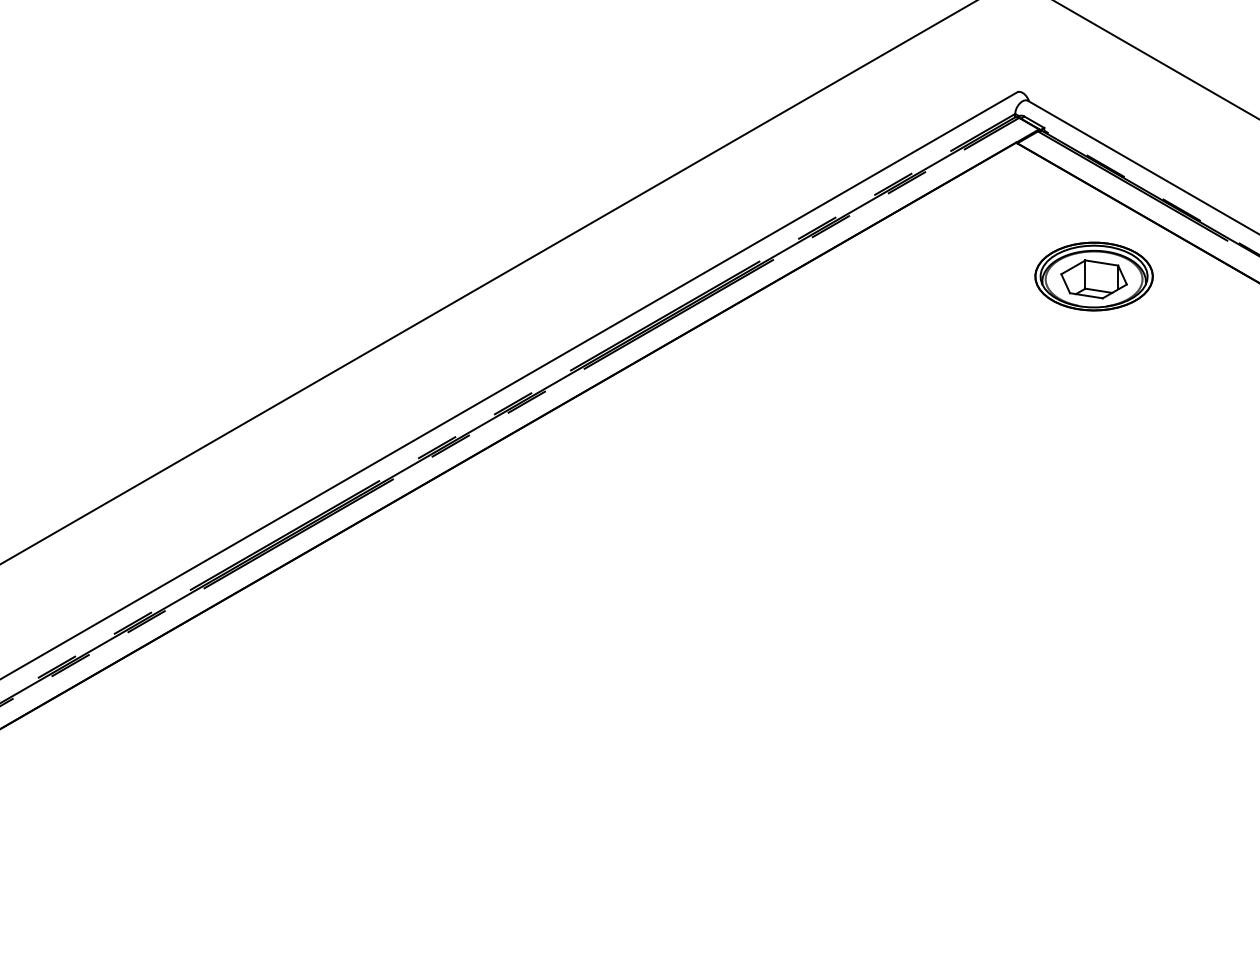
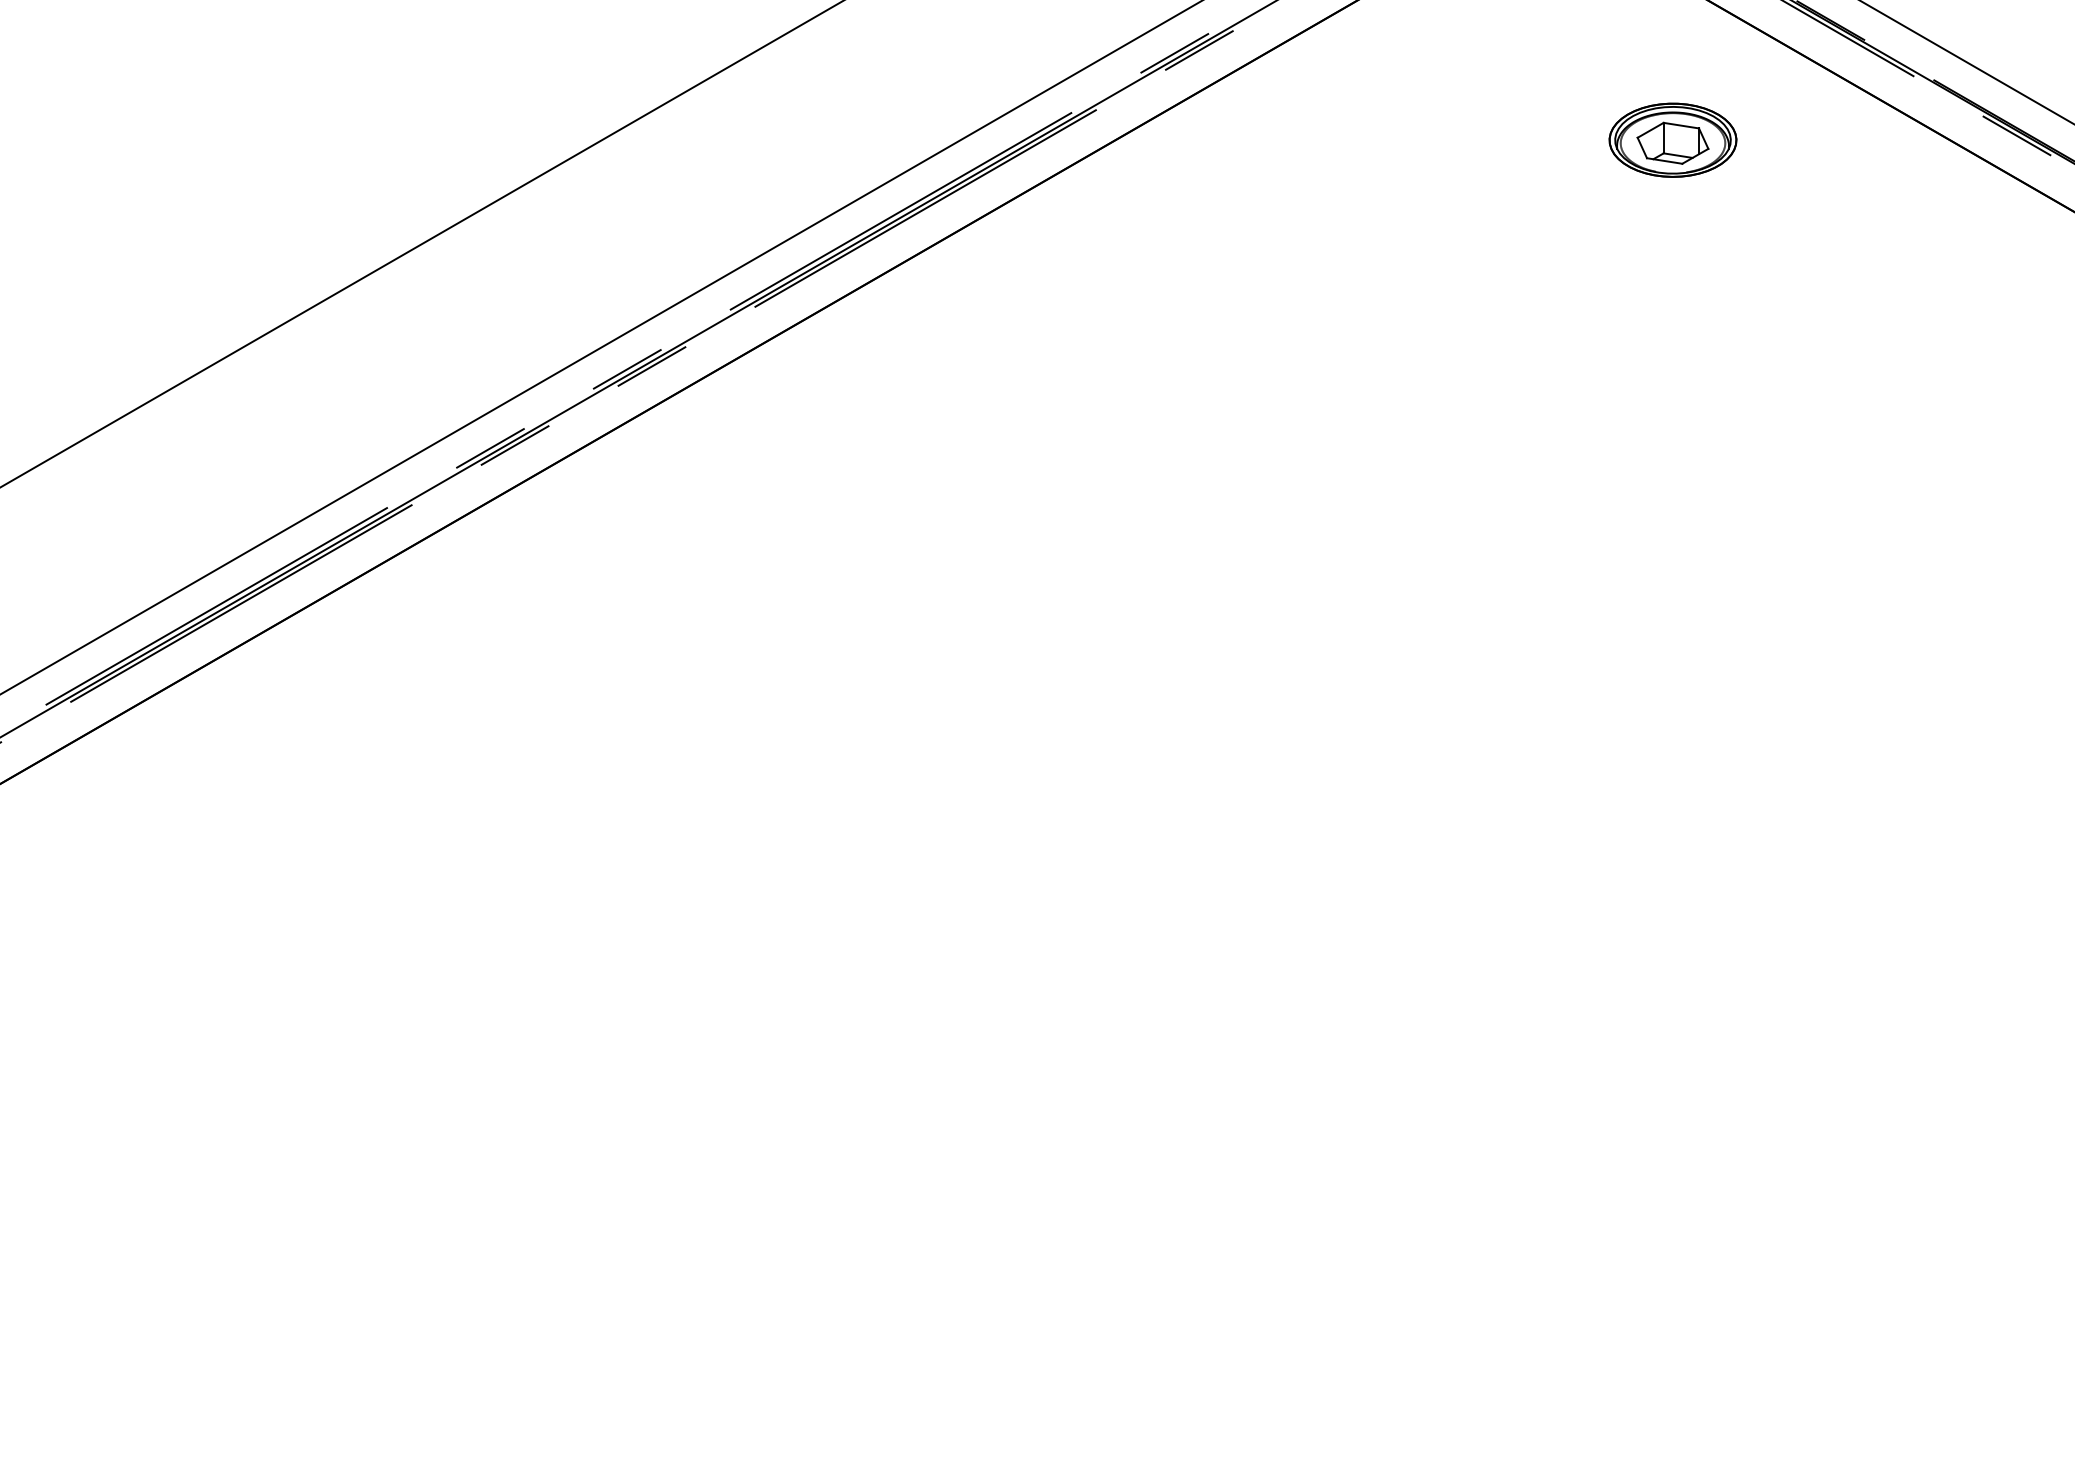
part: (1093, 276) -> (1672, 140), size x0.6

